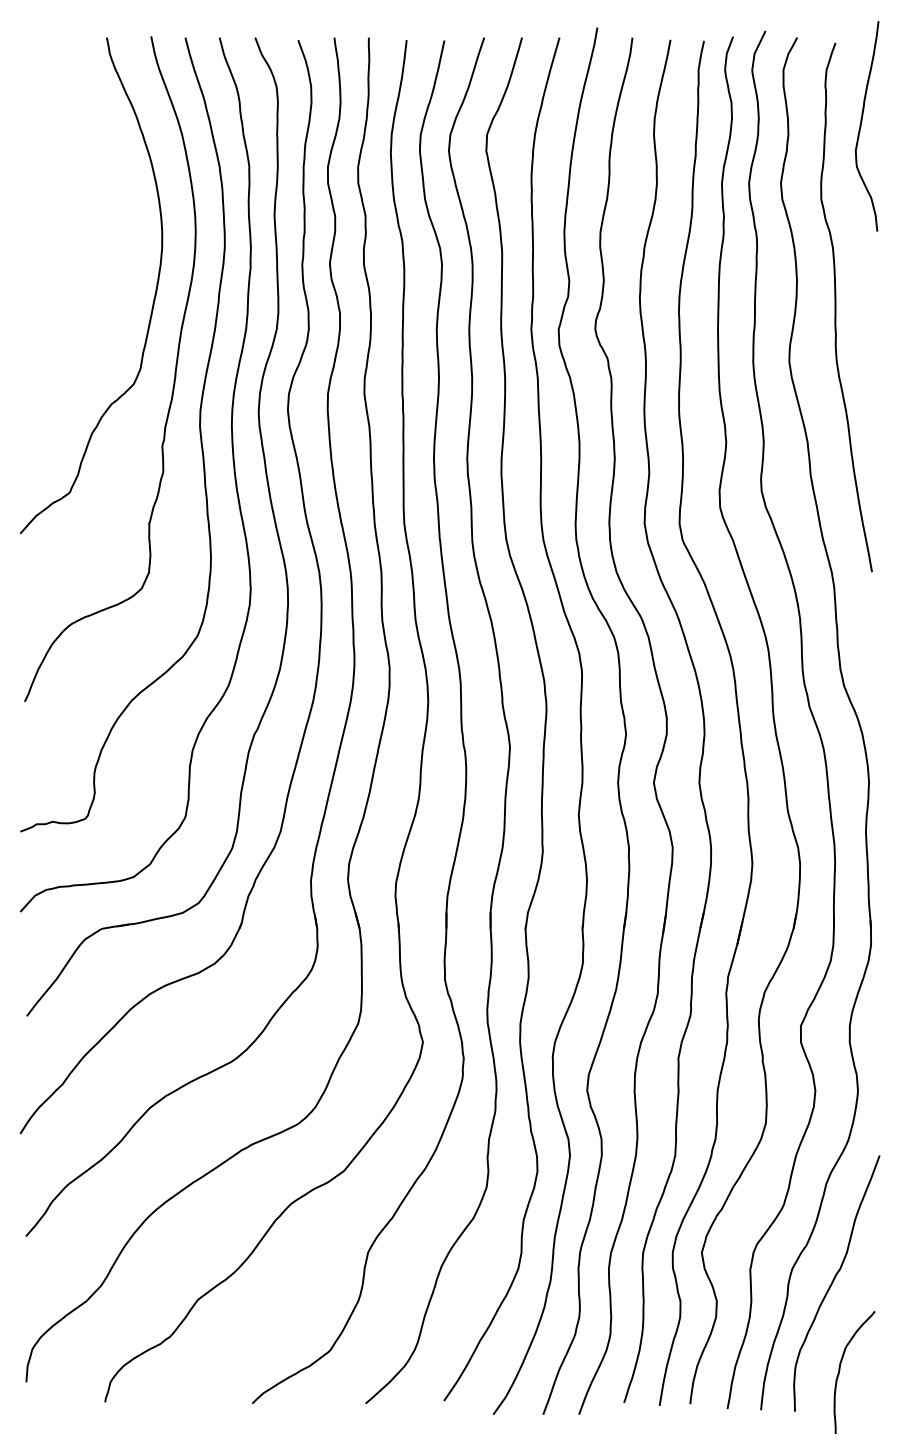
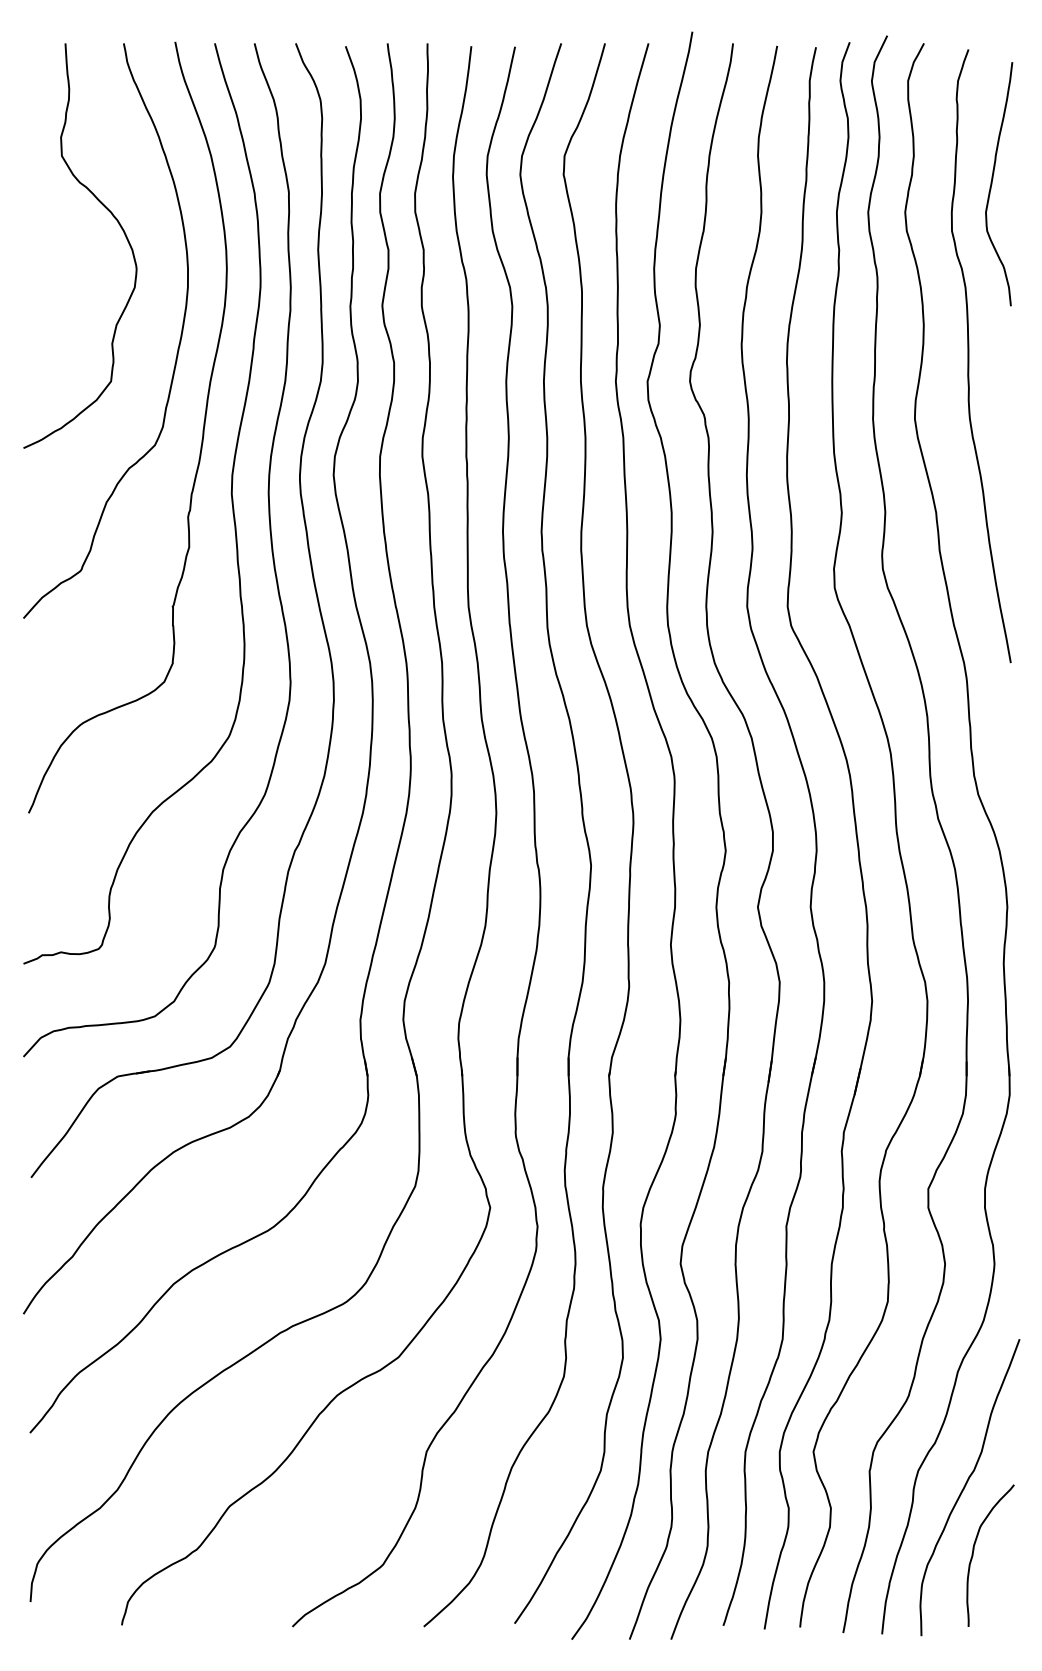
curve: (861, 126) -> (992, 184), moved
curve: (97, 186) -> (112, 216), added
curve: (840, 1368) -> (974, 1550), moved

